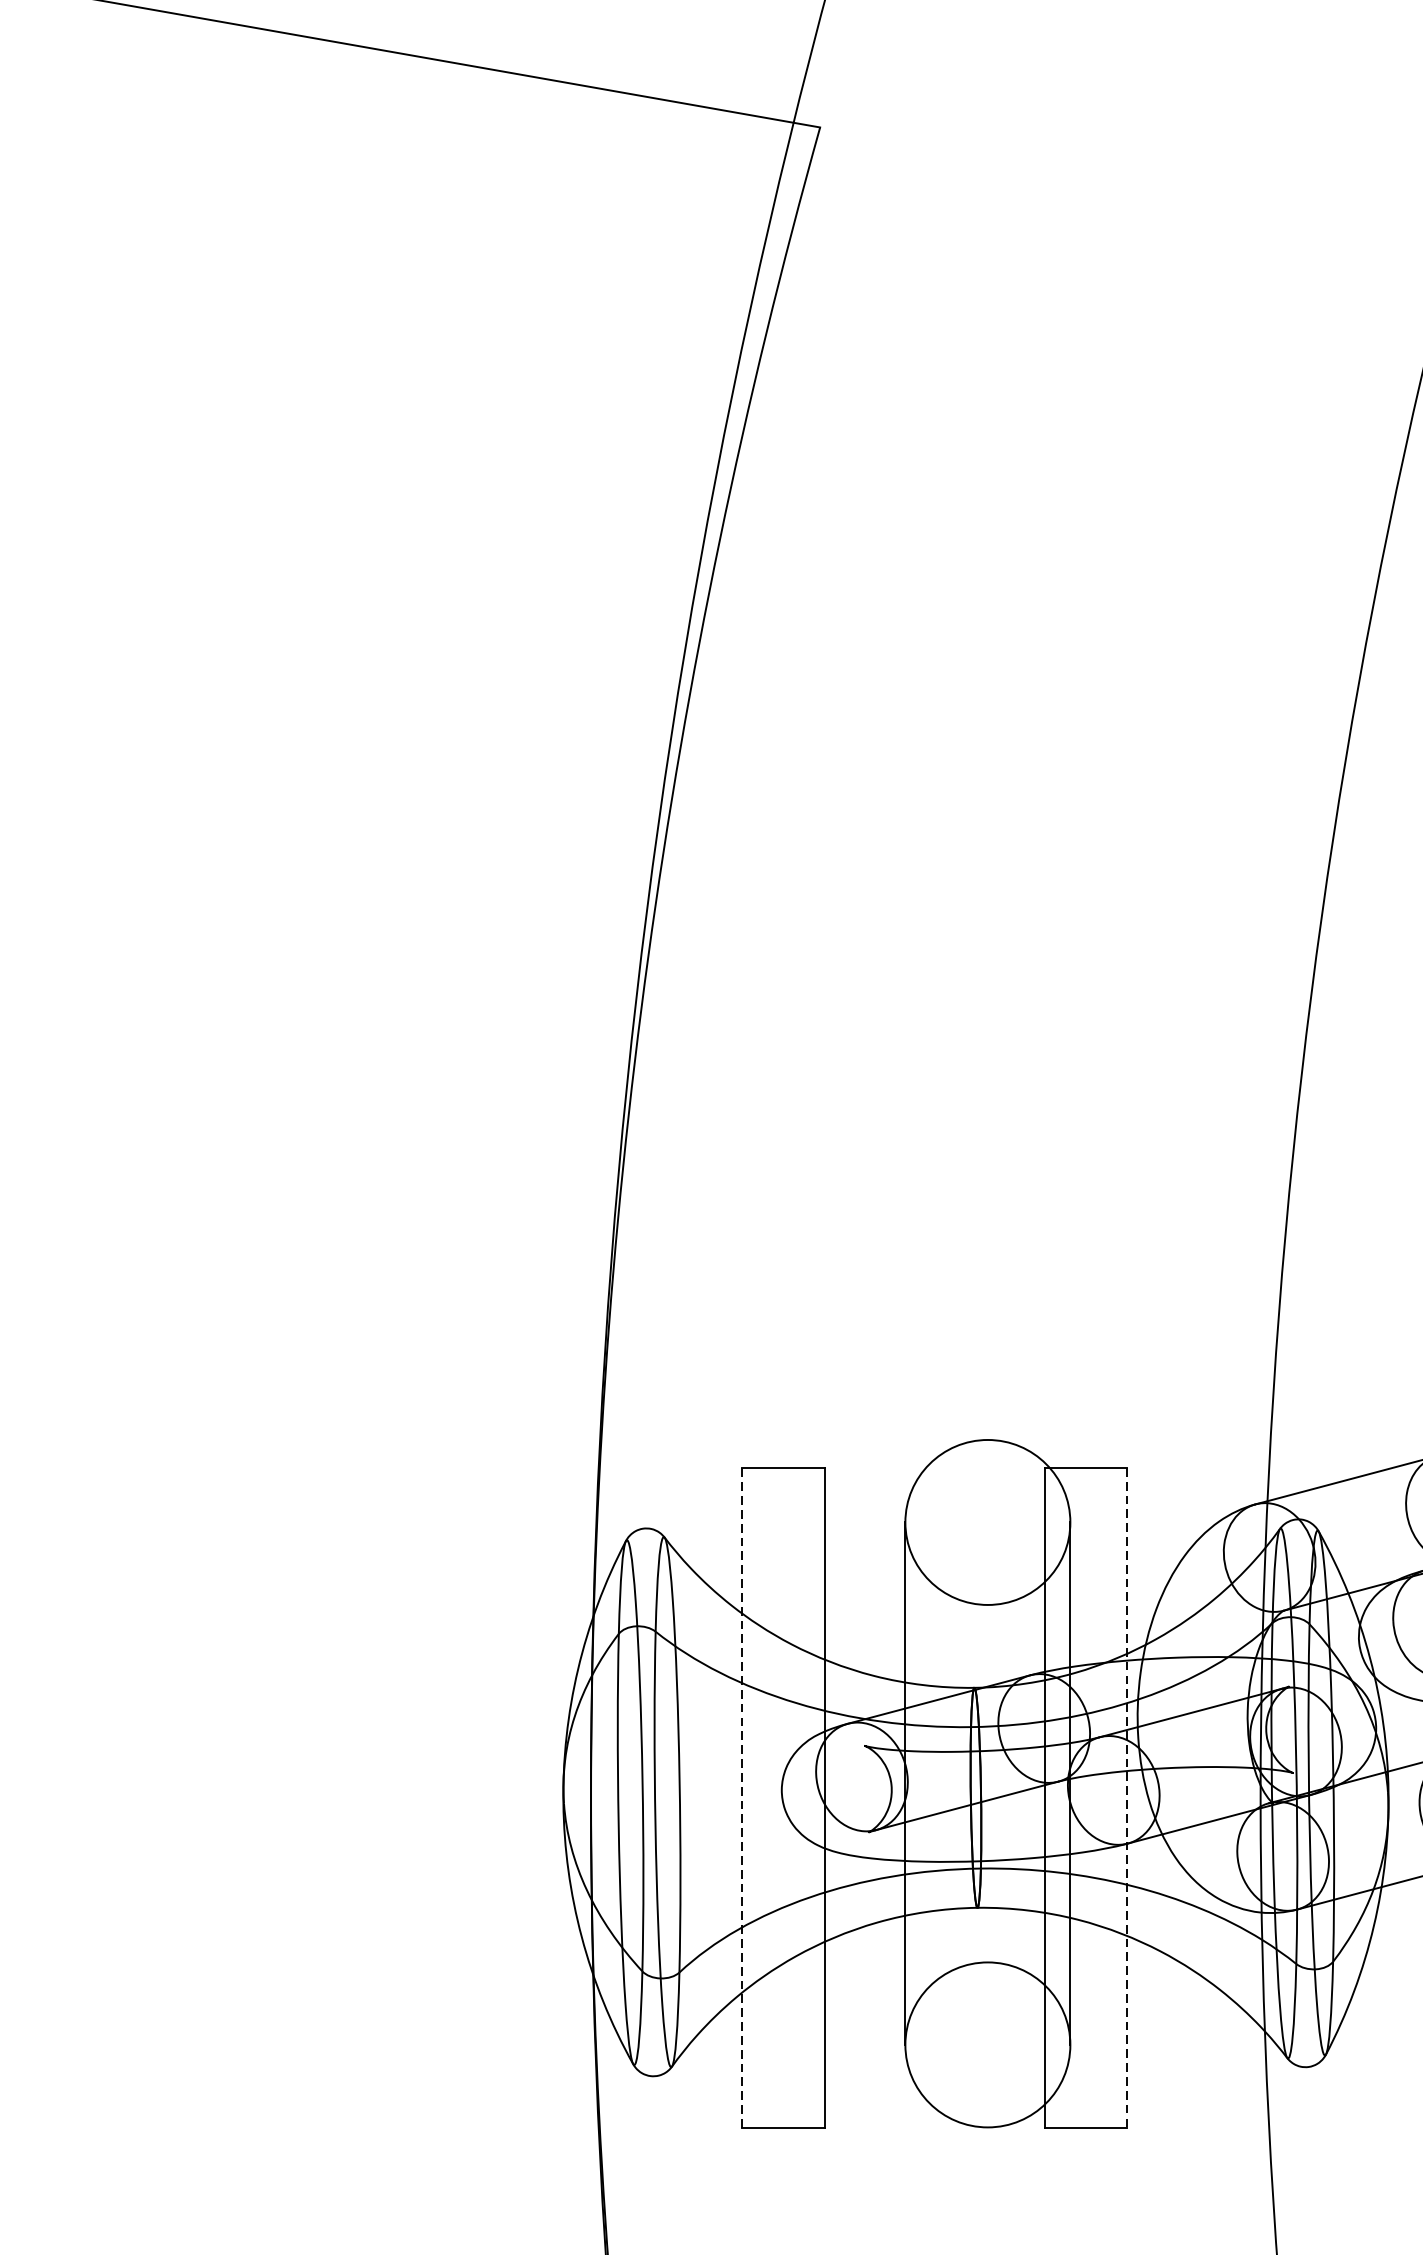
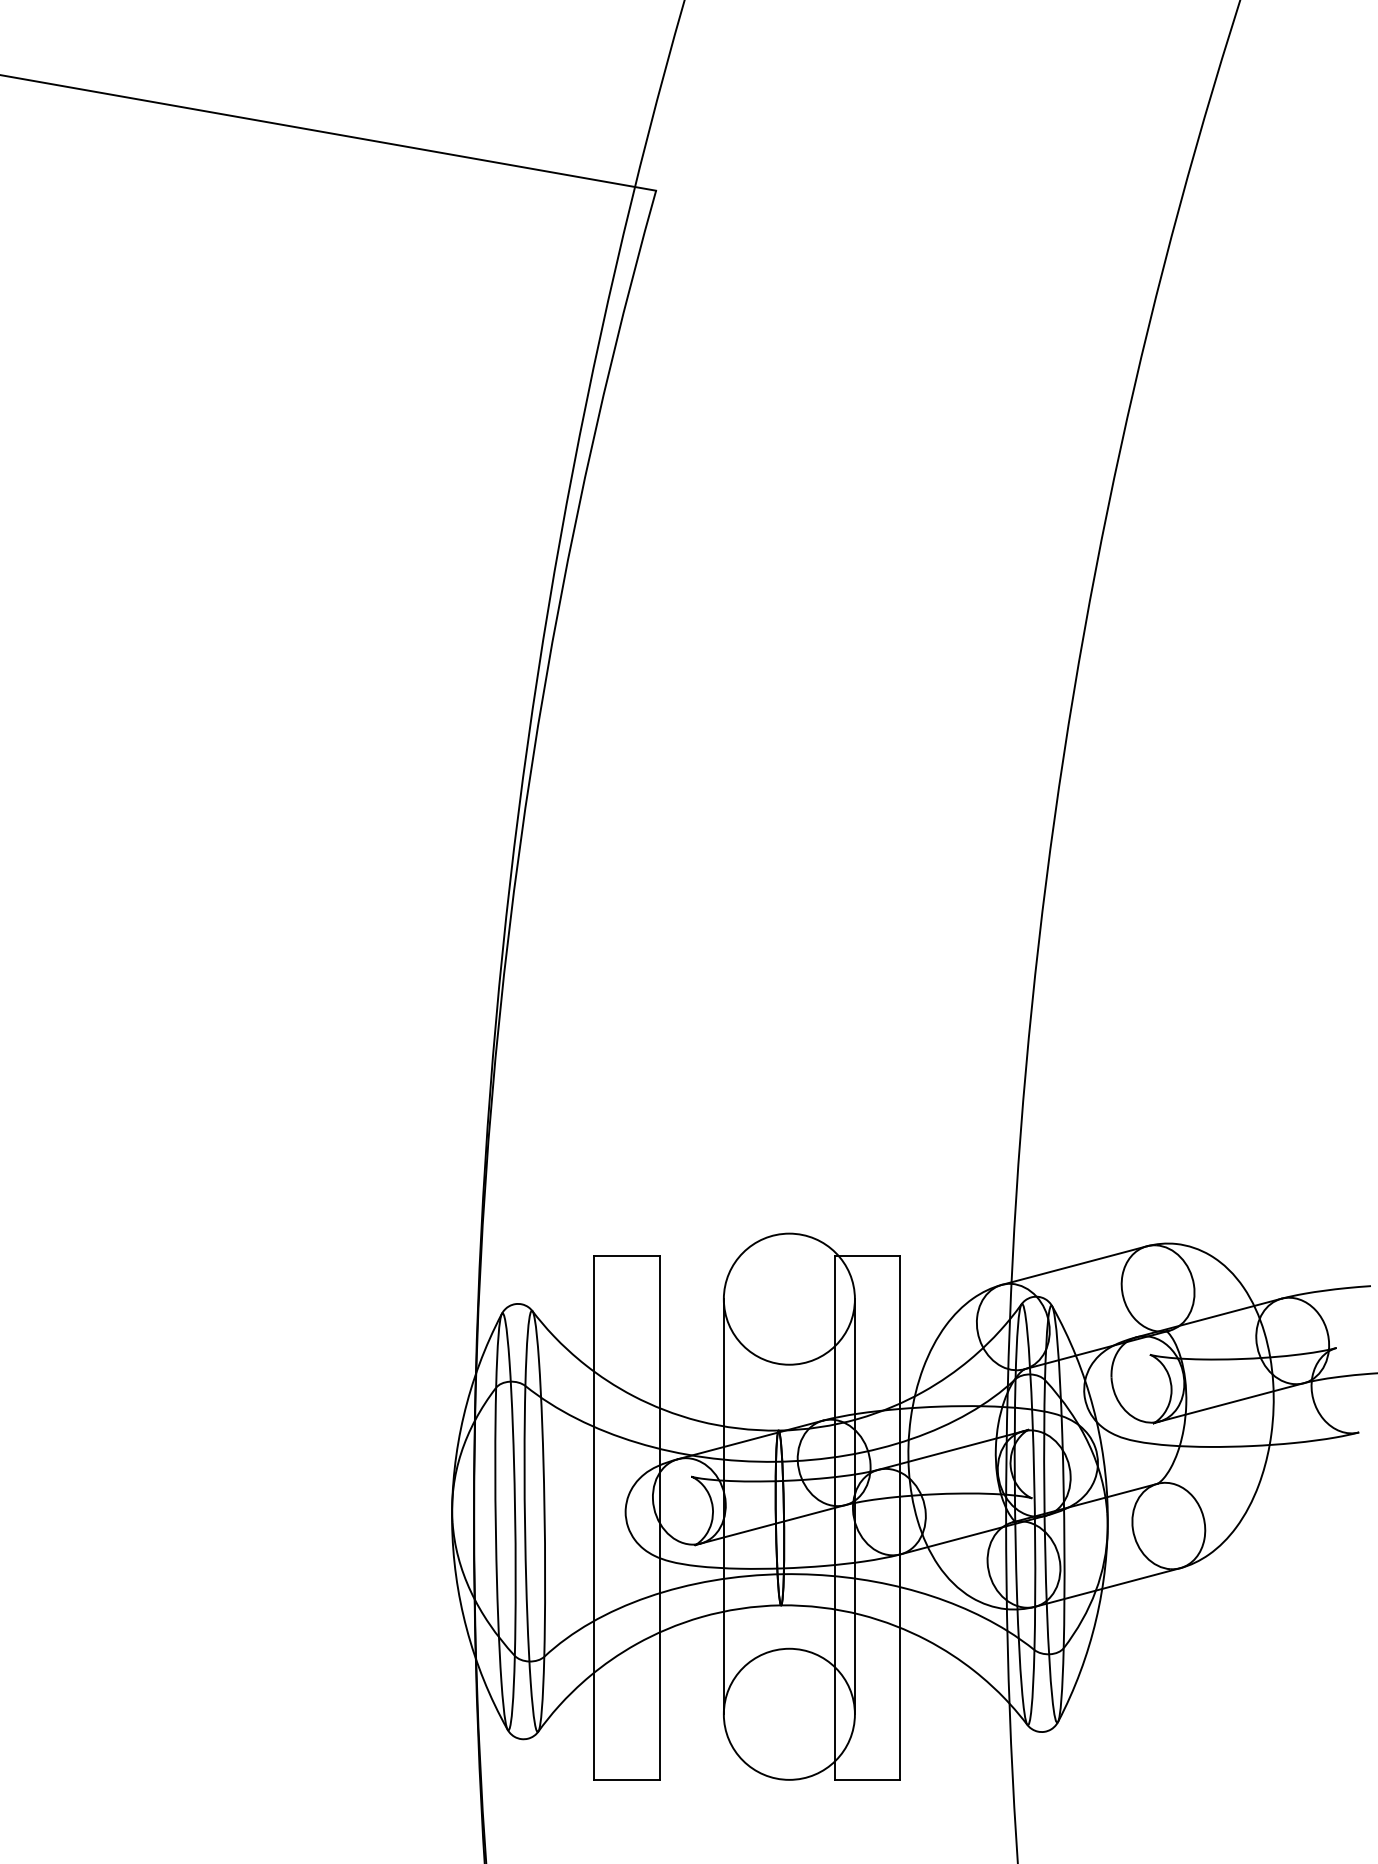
line: (742, 1797) -> (594, 1517), dashed -> solid
line: (1127, 1798) -> (900, 1518), dashed -> solid

